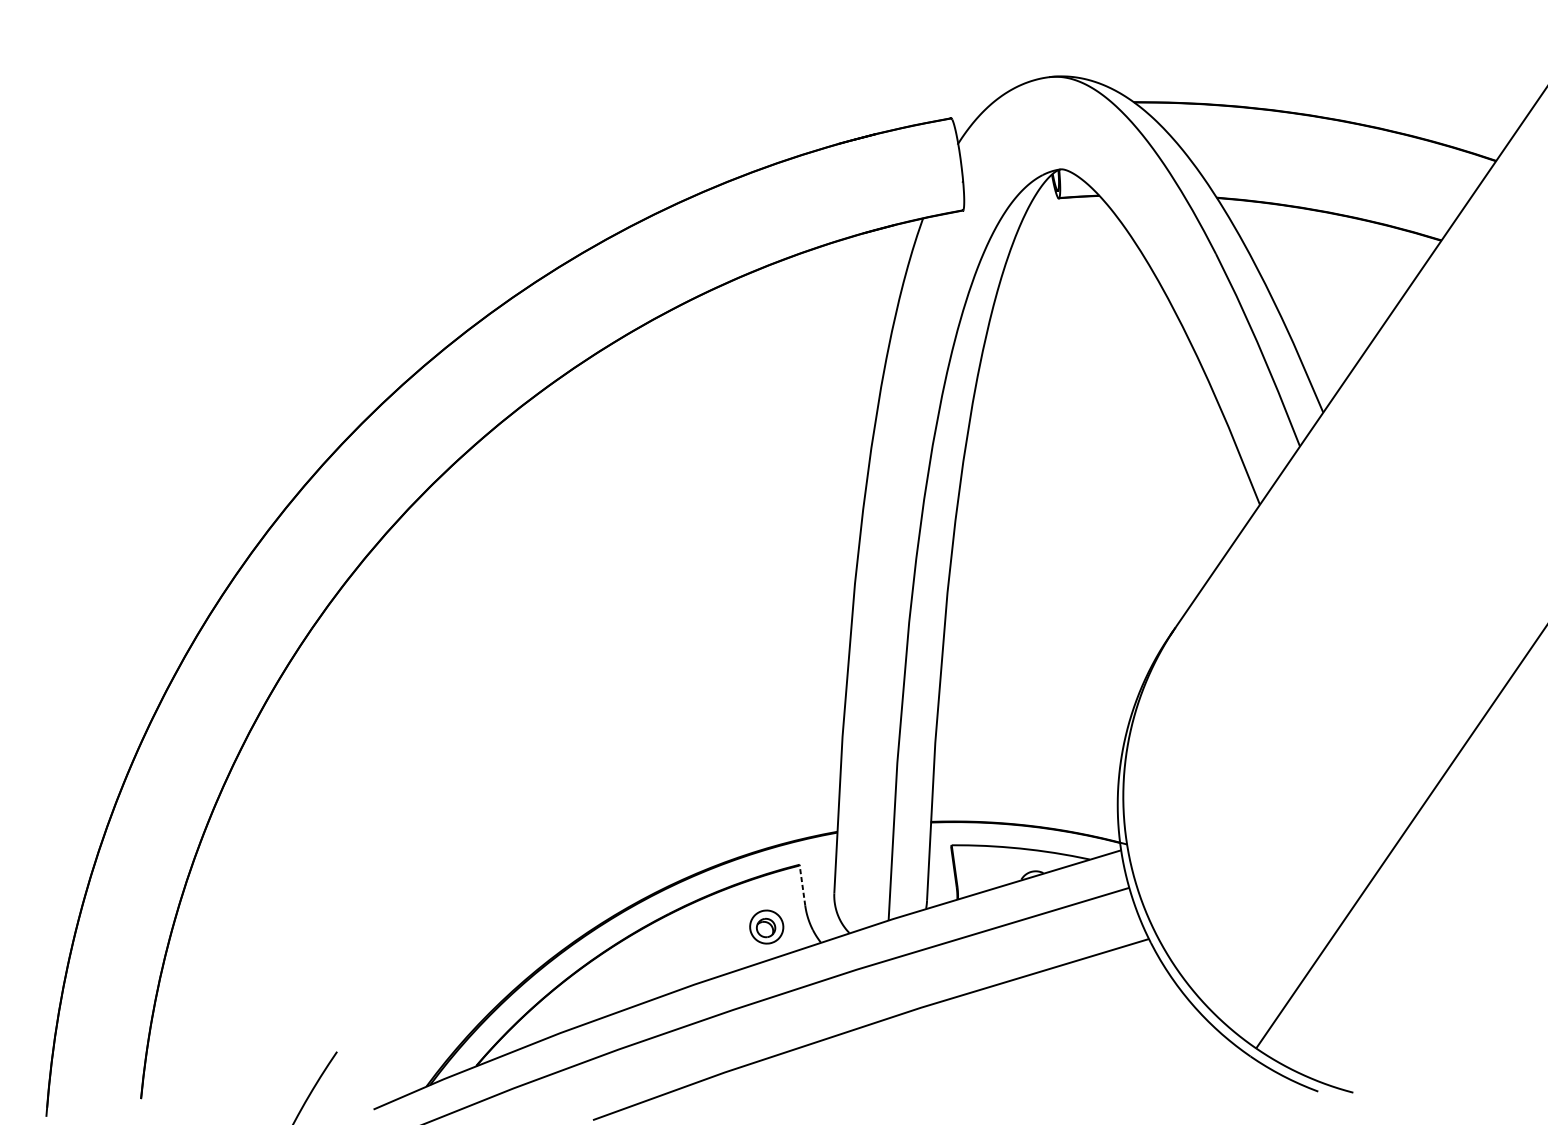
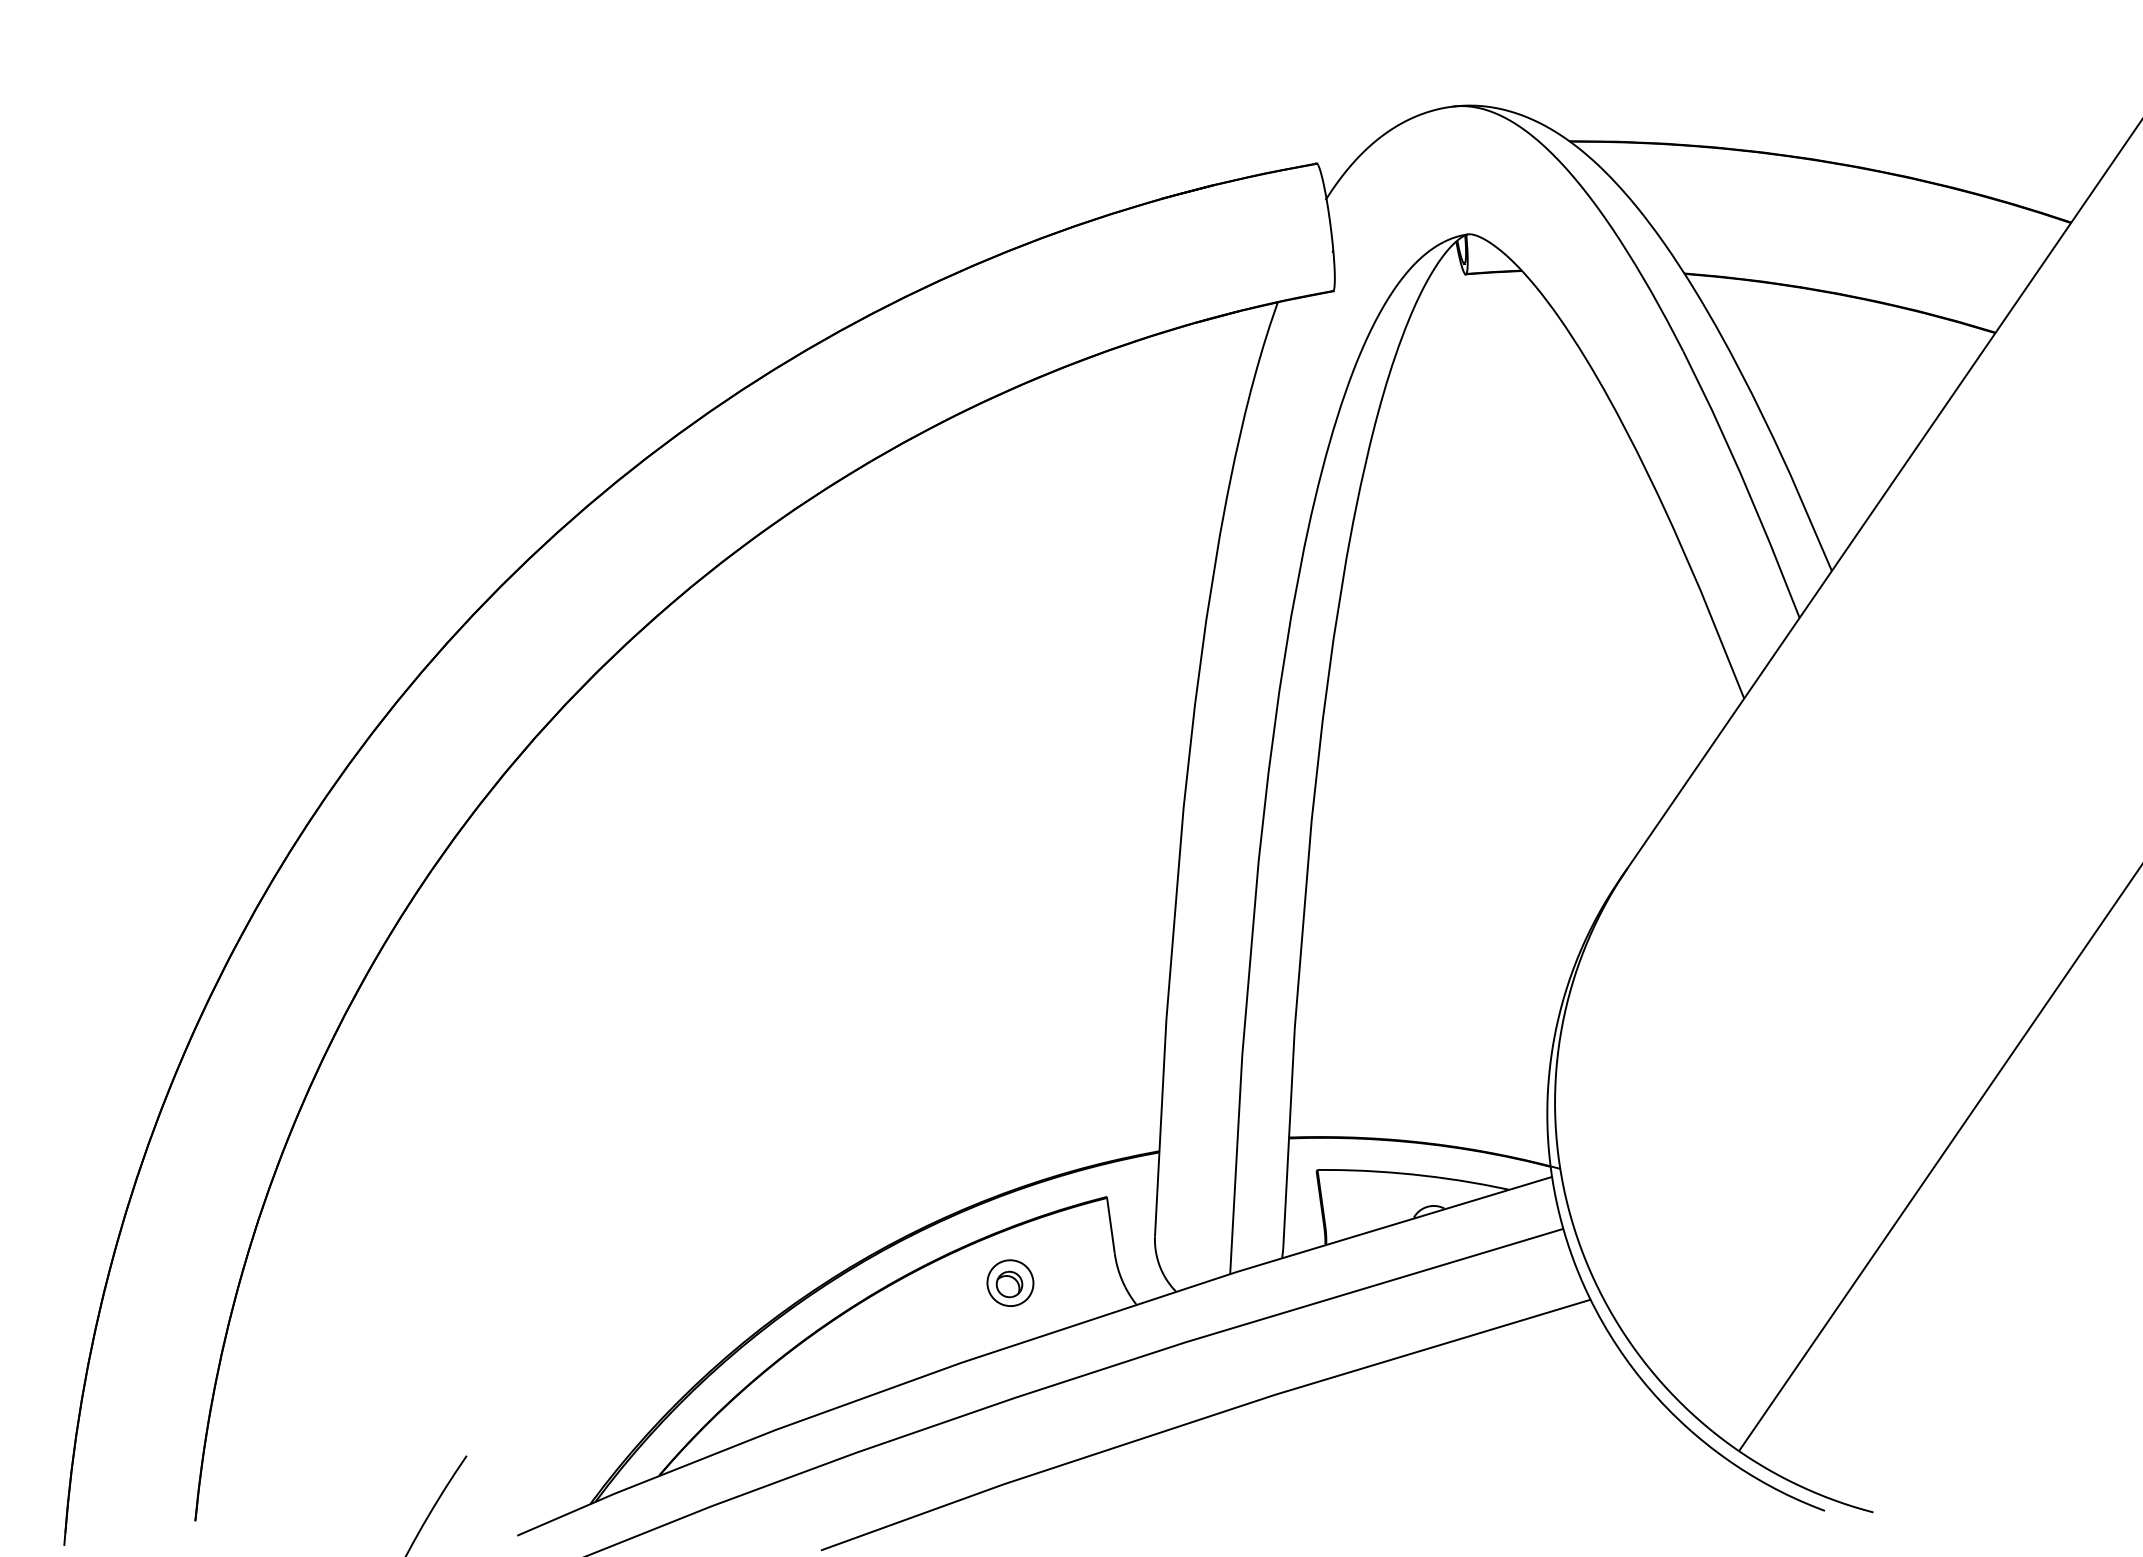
line: (802, 885) -> (1110, 1225), dashed -> solid
part: (766, 926) -> (1010, 1282), moved

